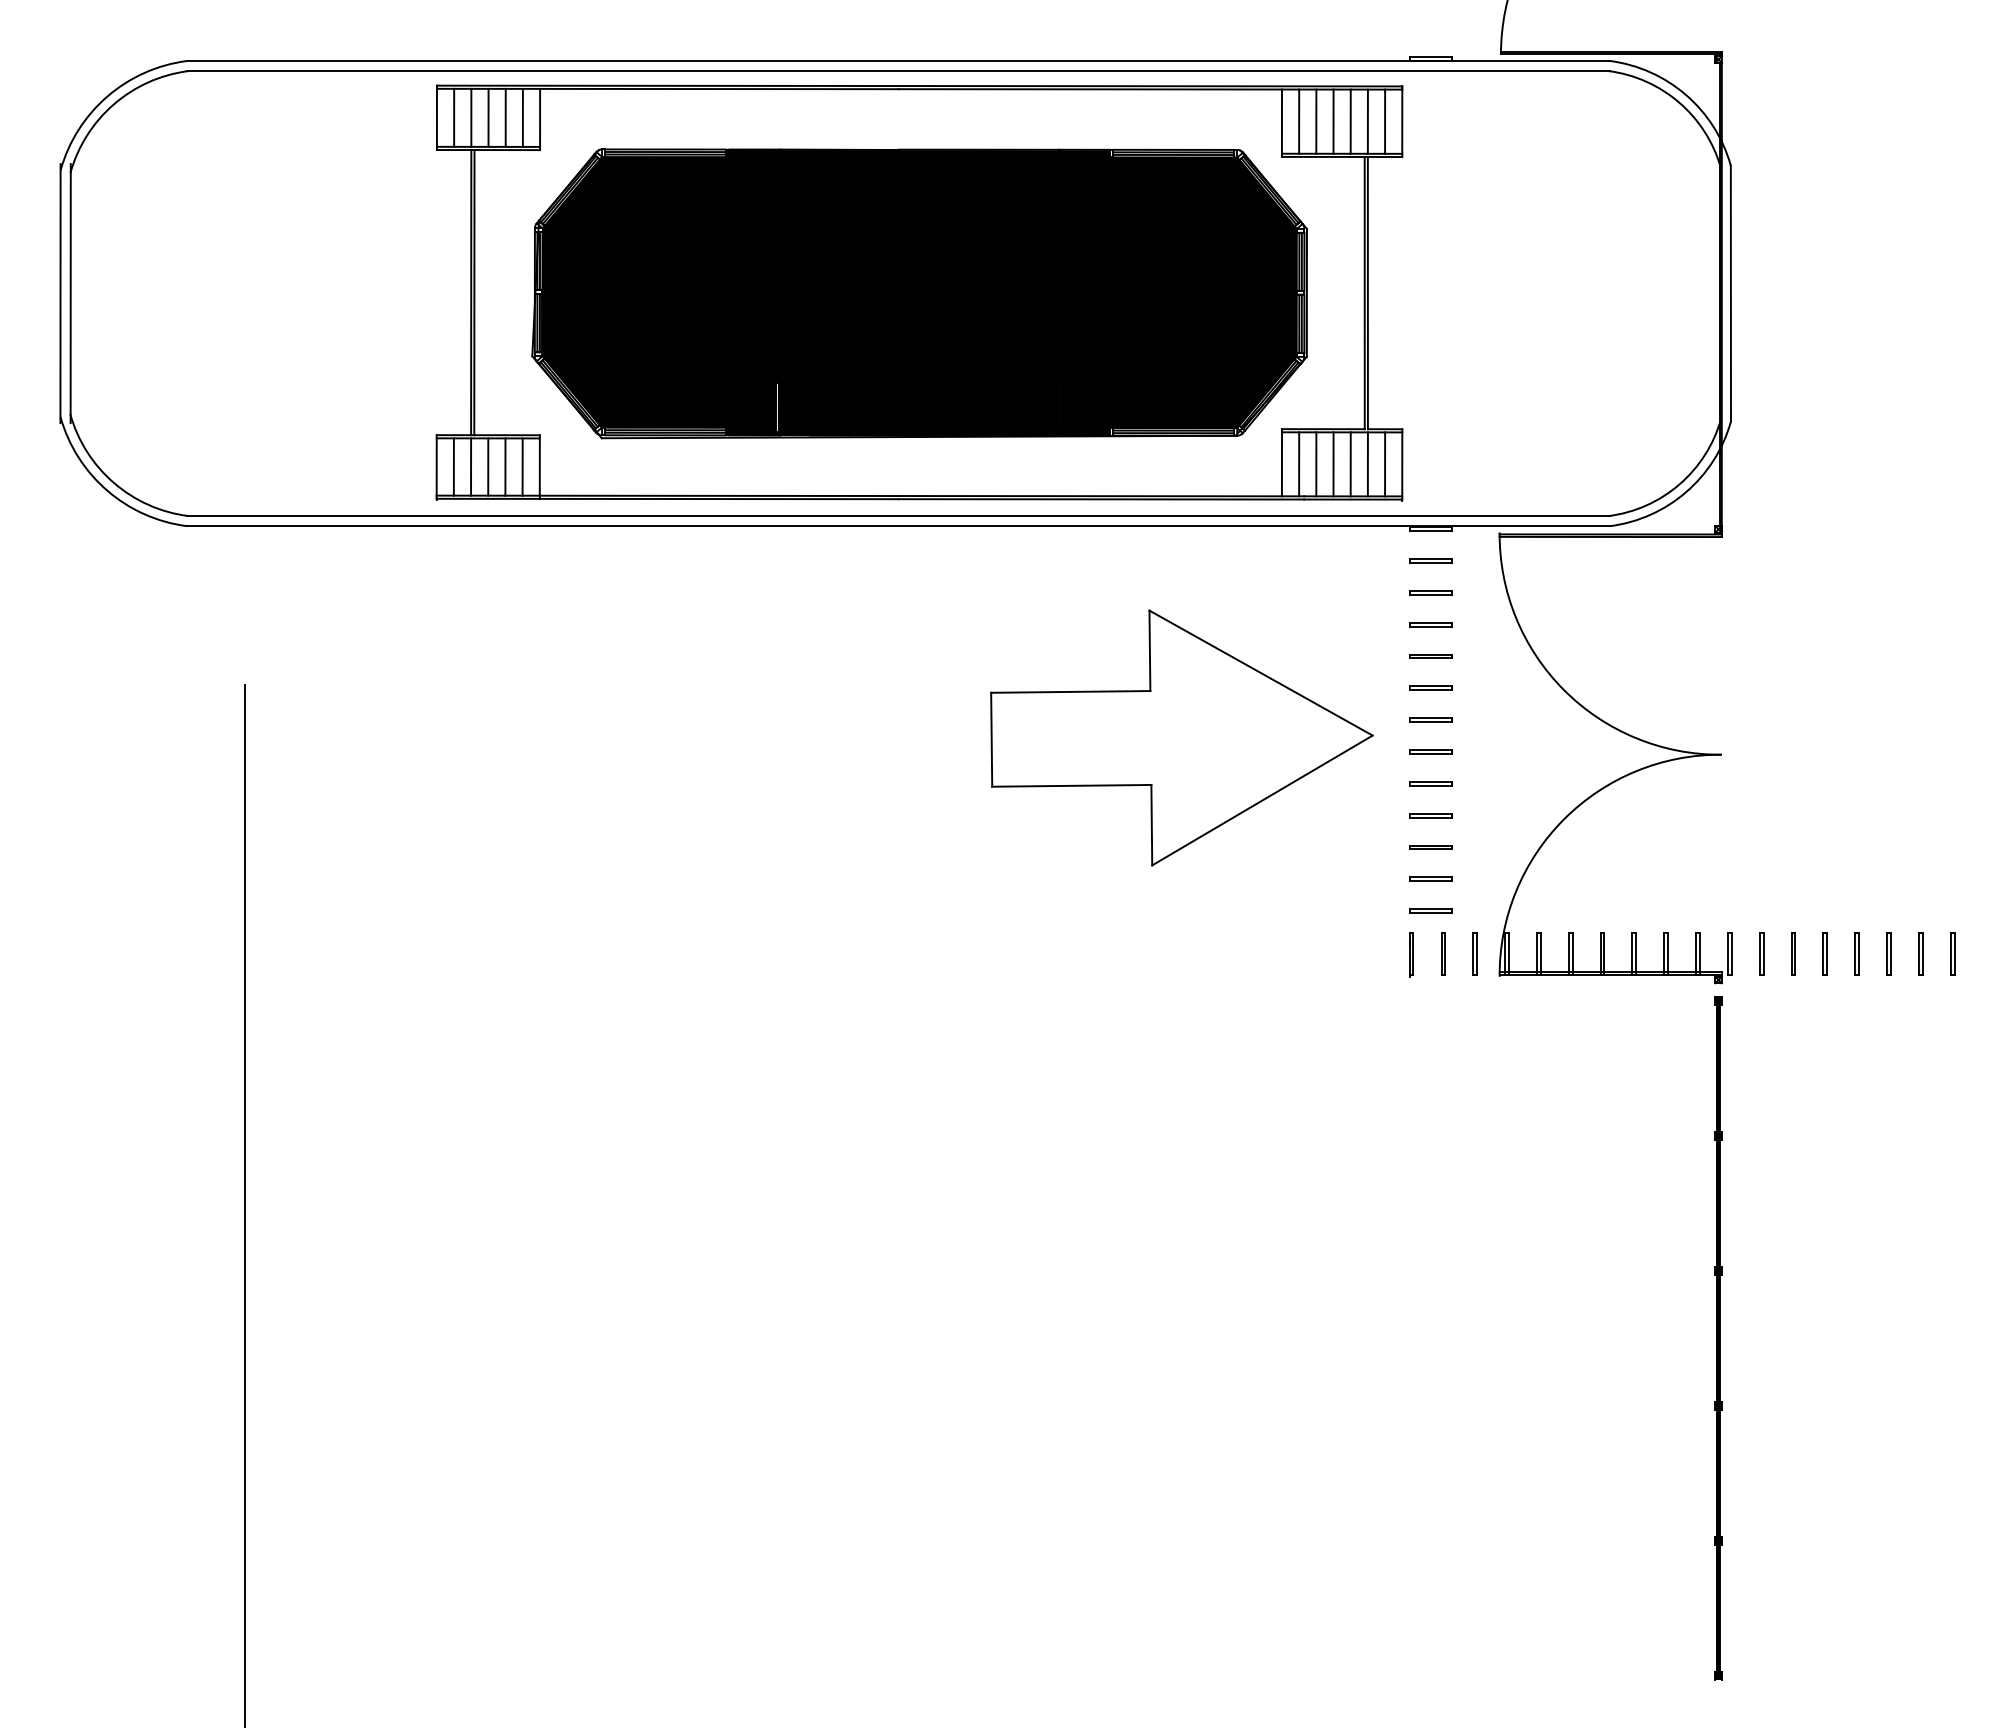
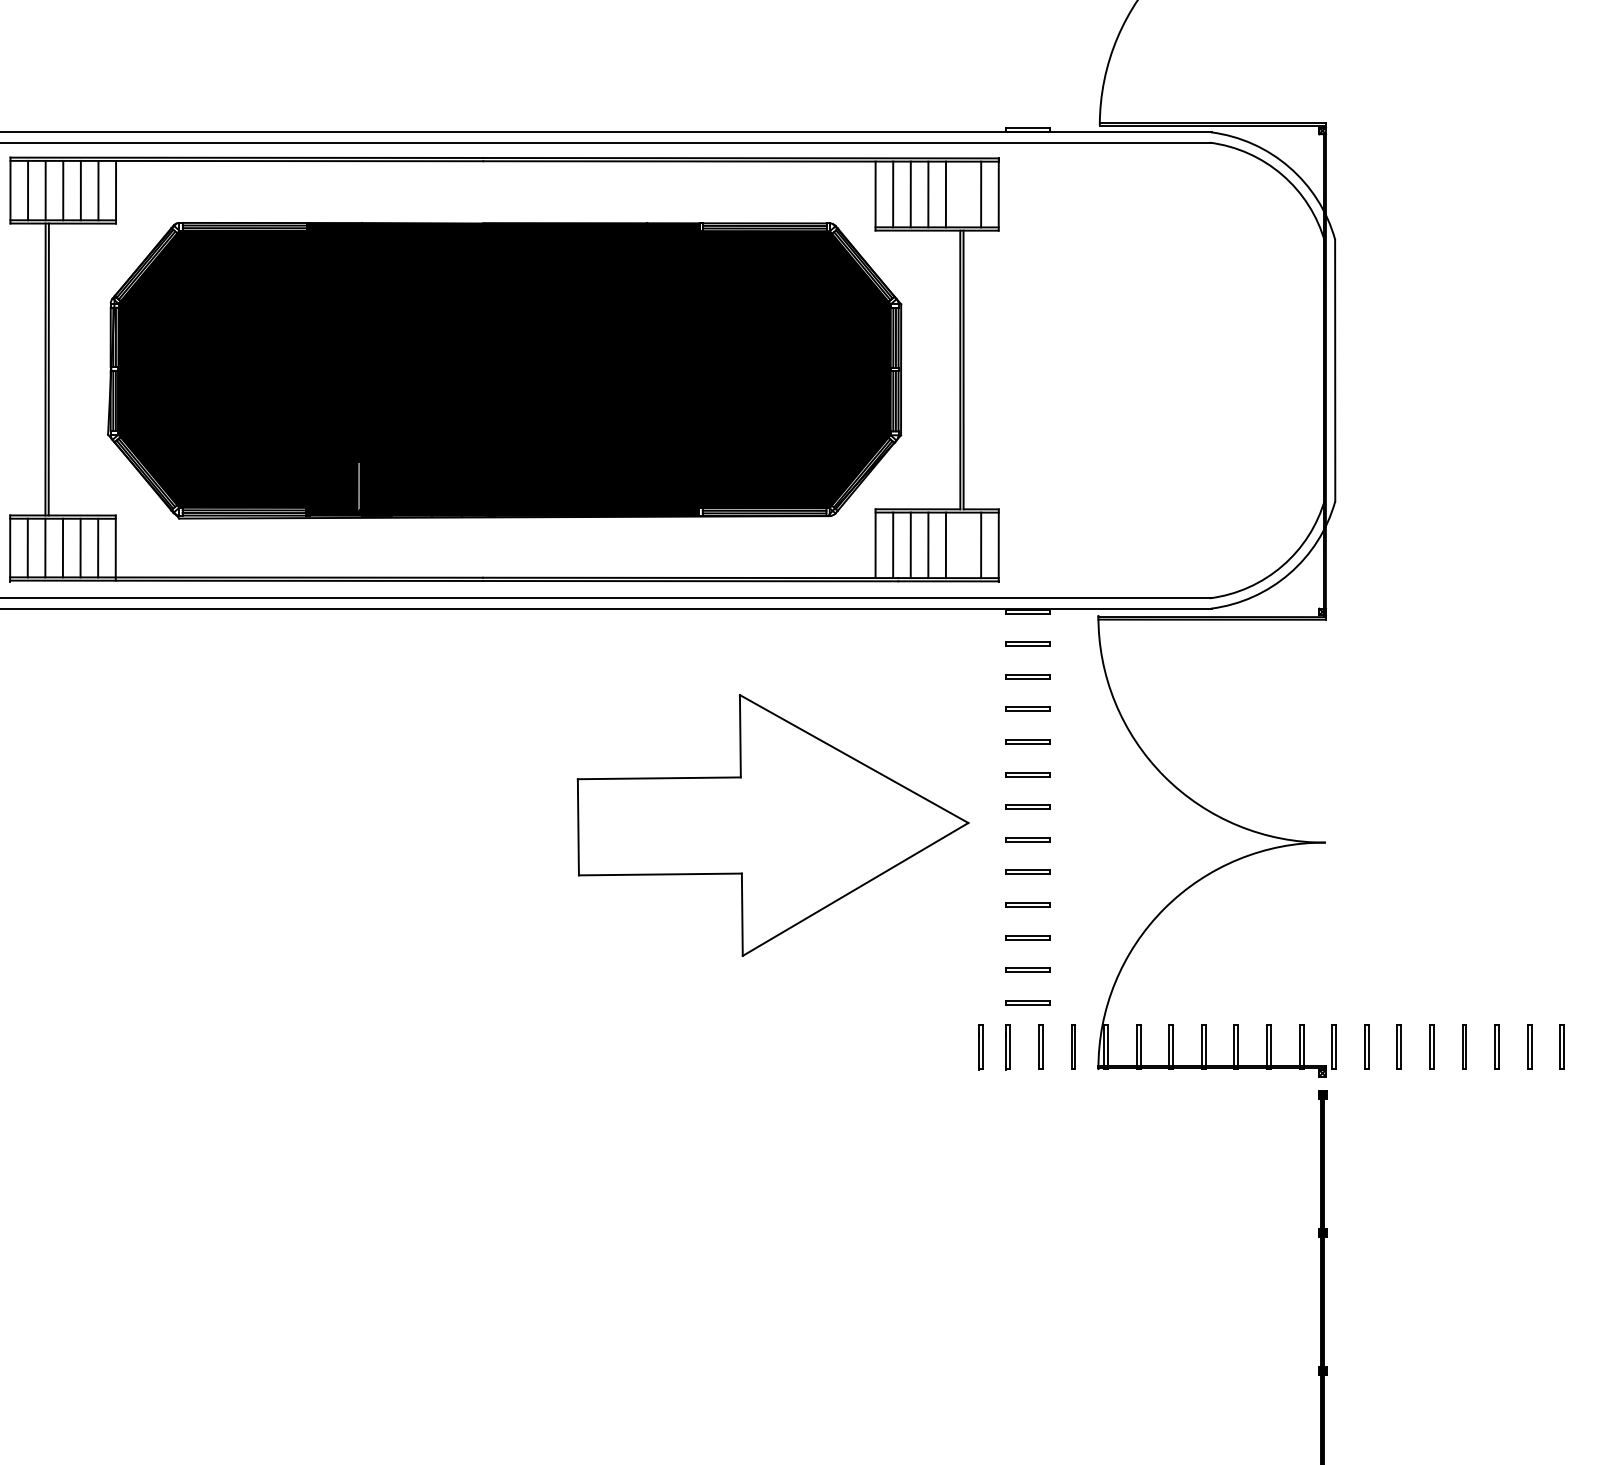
line: (1367, 121) -> (963, 194), removed
line: (1367, 464) -> (963, 545), removed
line: (1383, 954) -> (979, 1047), added

